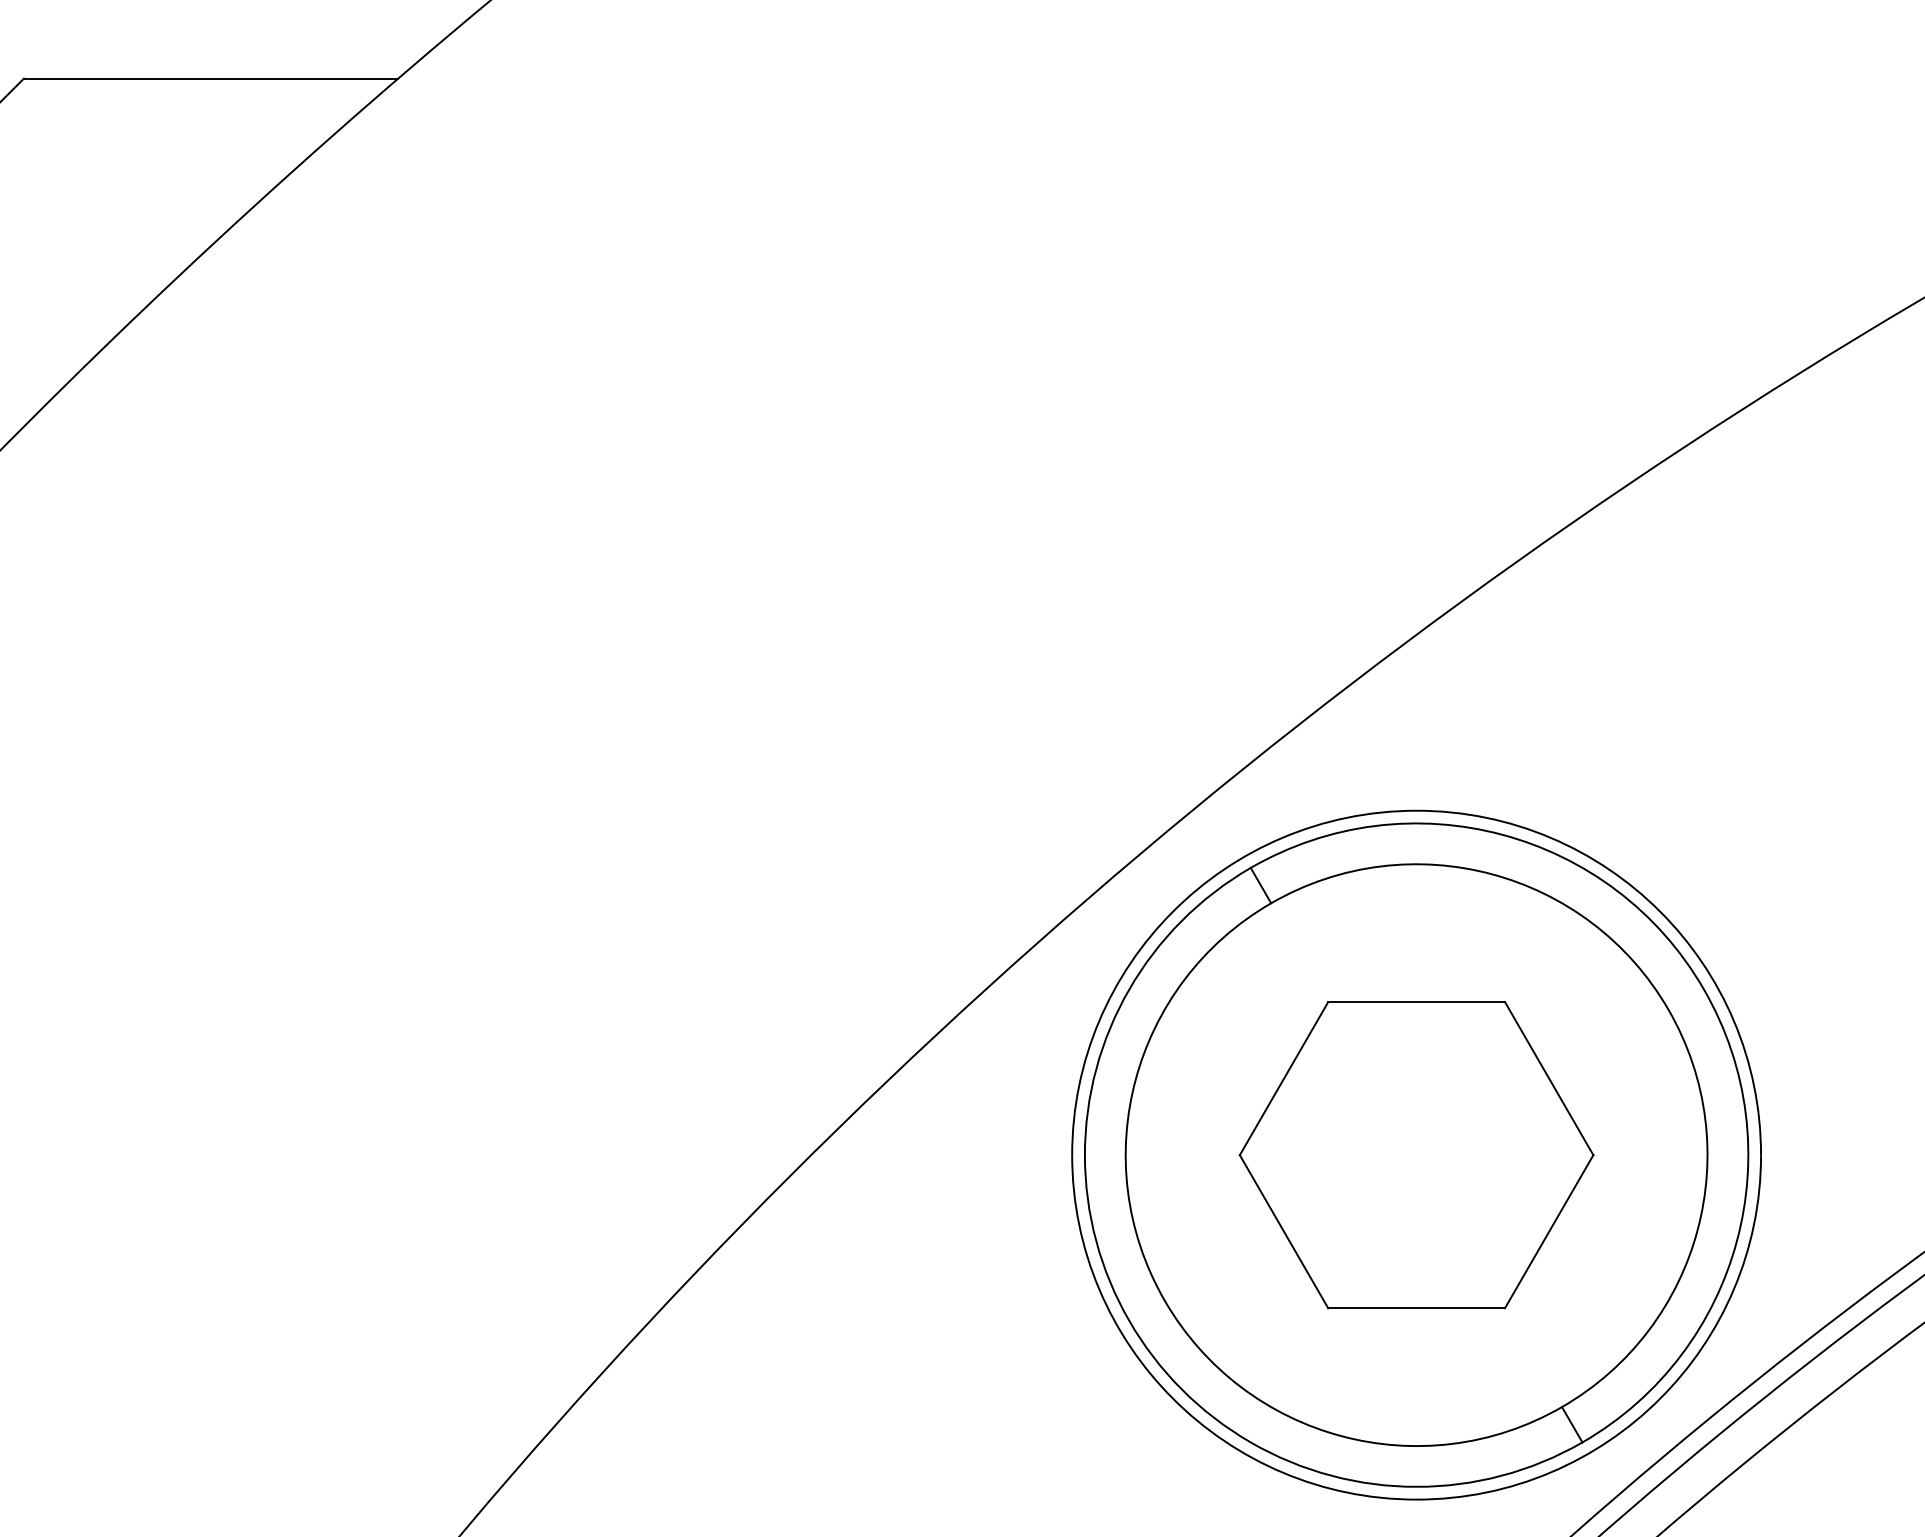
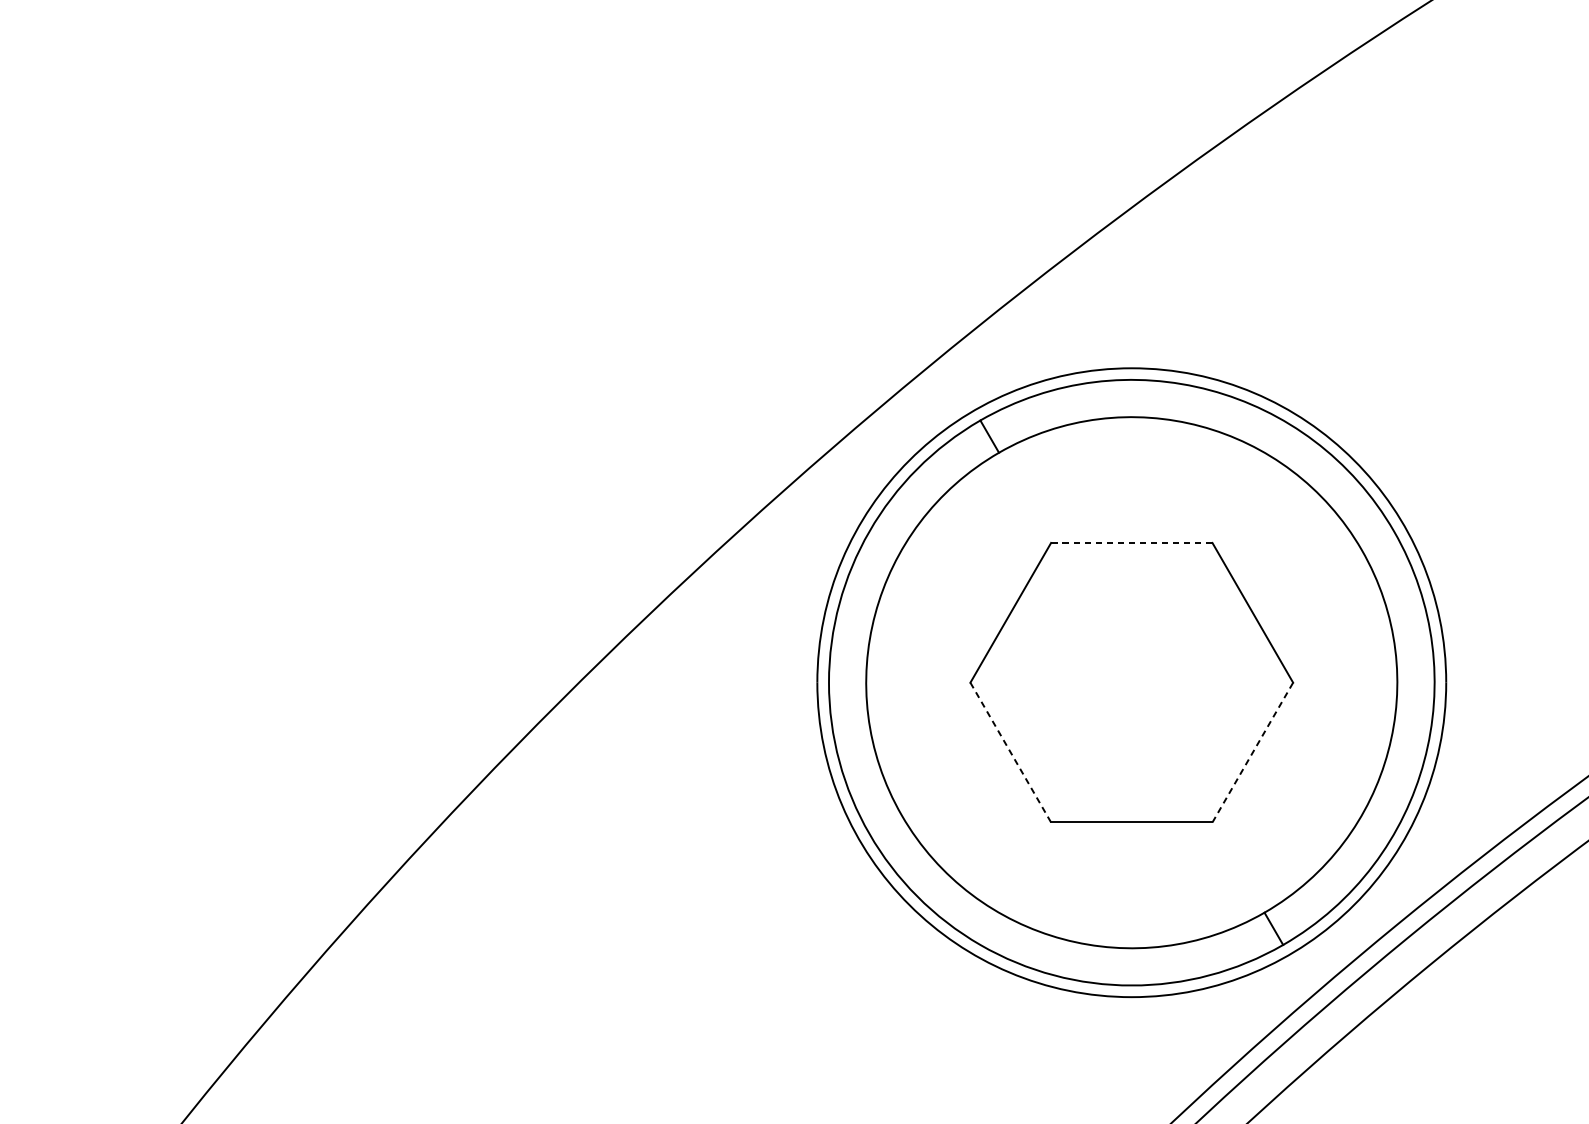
line: (1416, 1002) -> (1131, 543), solid -> dashed
line: (1549, 1231) -> (1253, 752), solid -> dashed
line: (1284, 1232) -> (1011, 753), solid -> dashed

